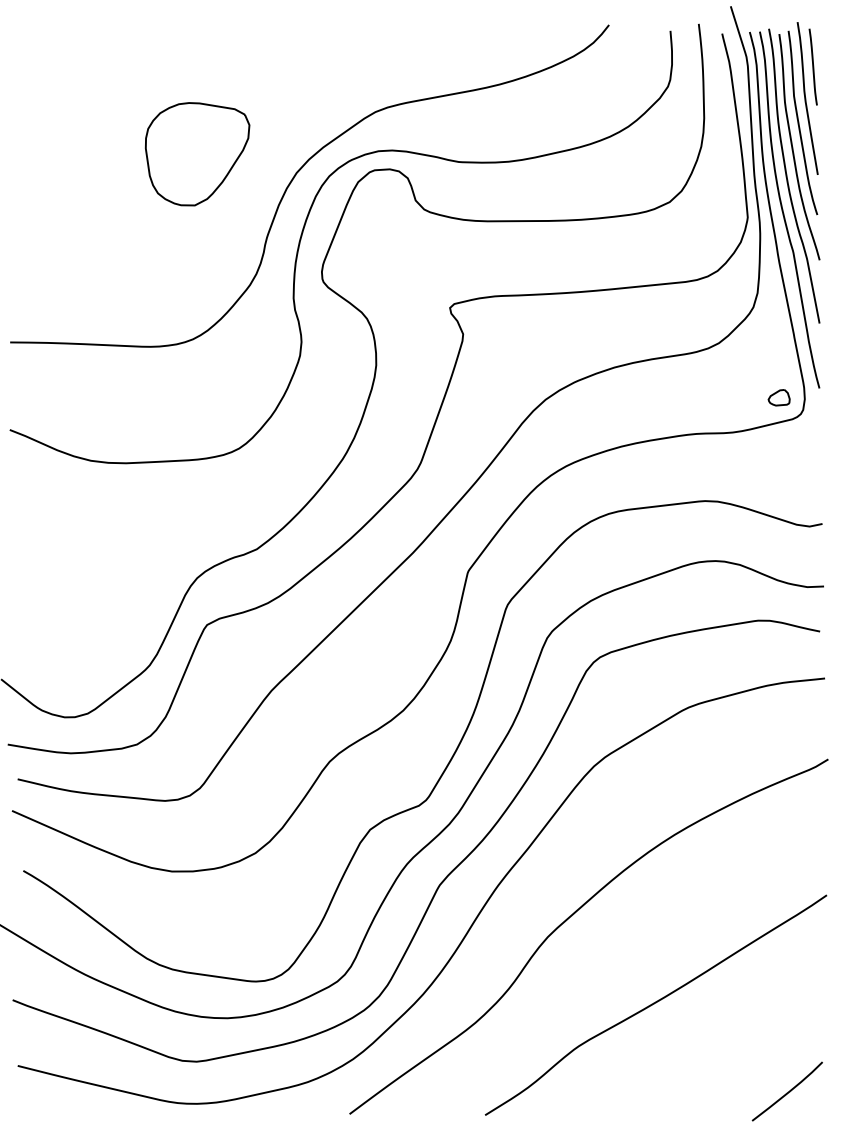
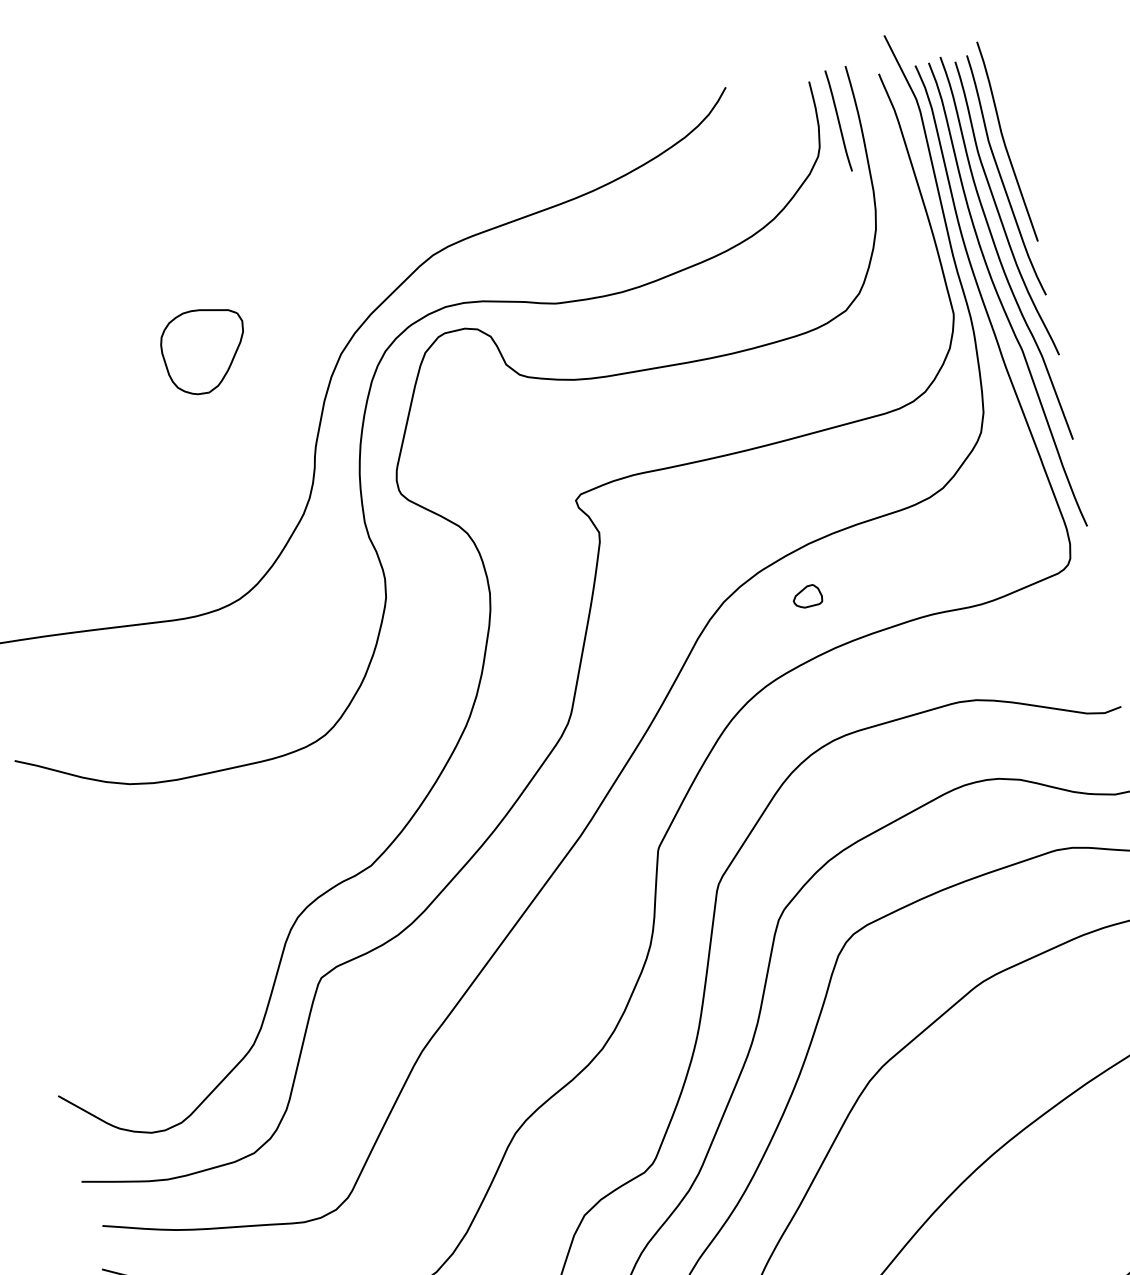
line: (812, 66) -> (837, 120), moved
part: (197, 154) -> (204, 351), size x0.6
part: (778, 397) -> (806, 596), moved

